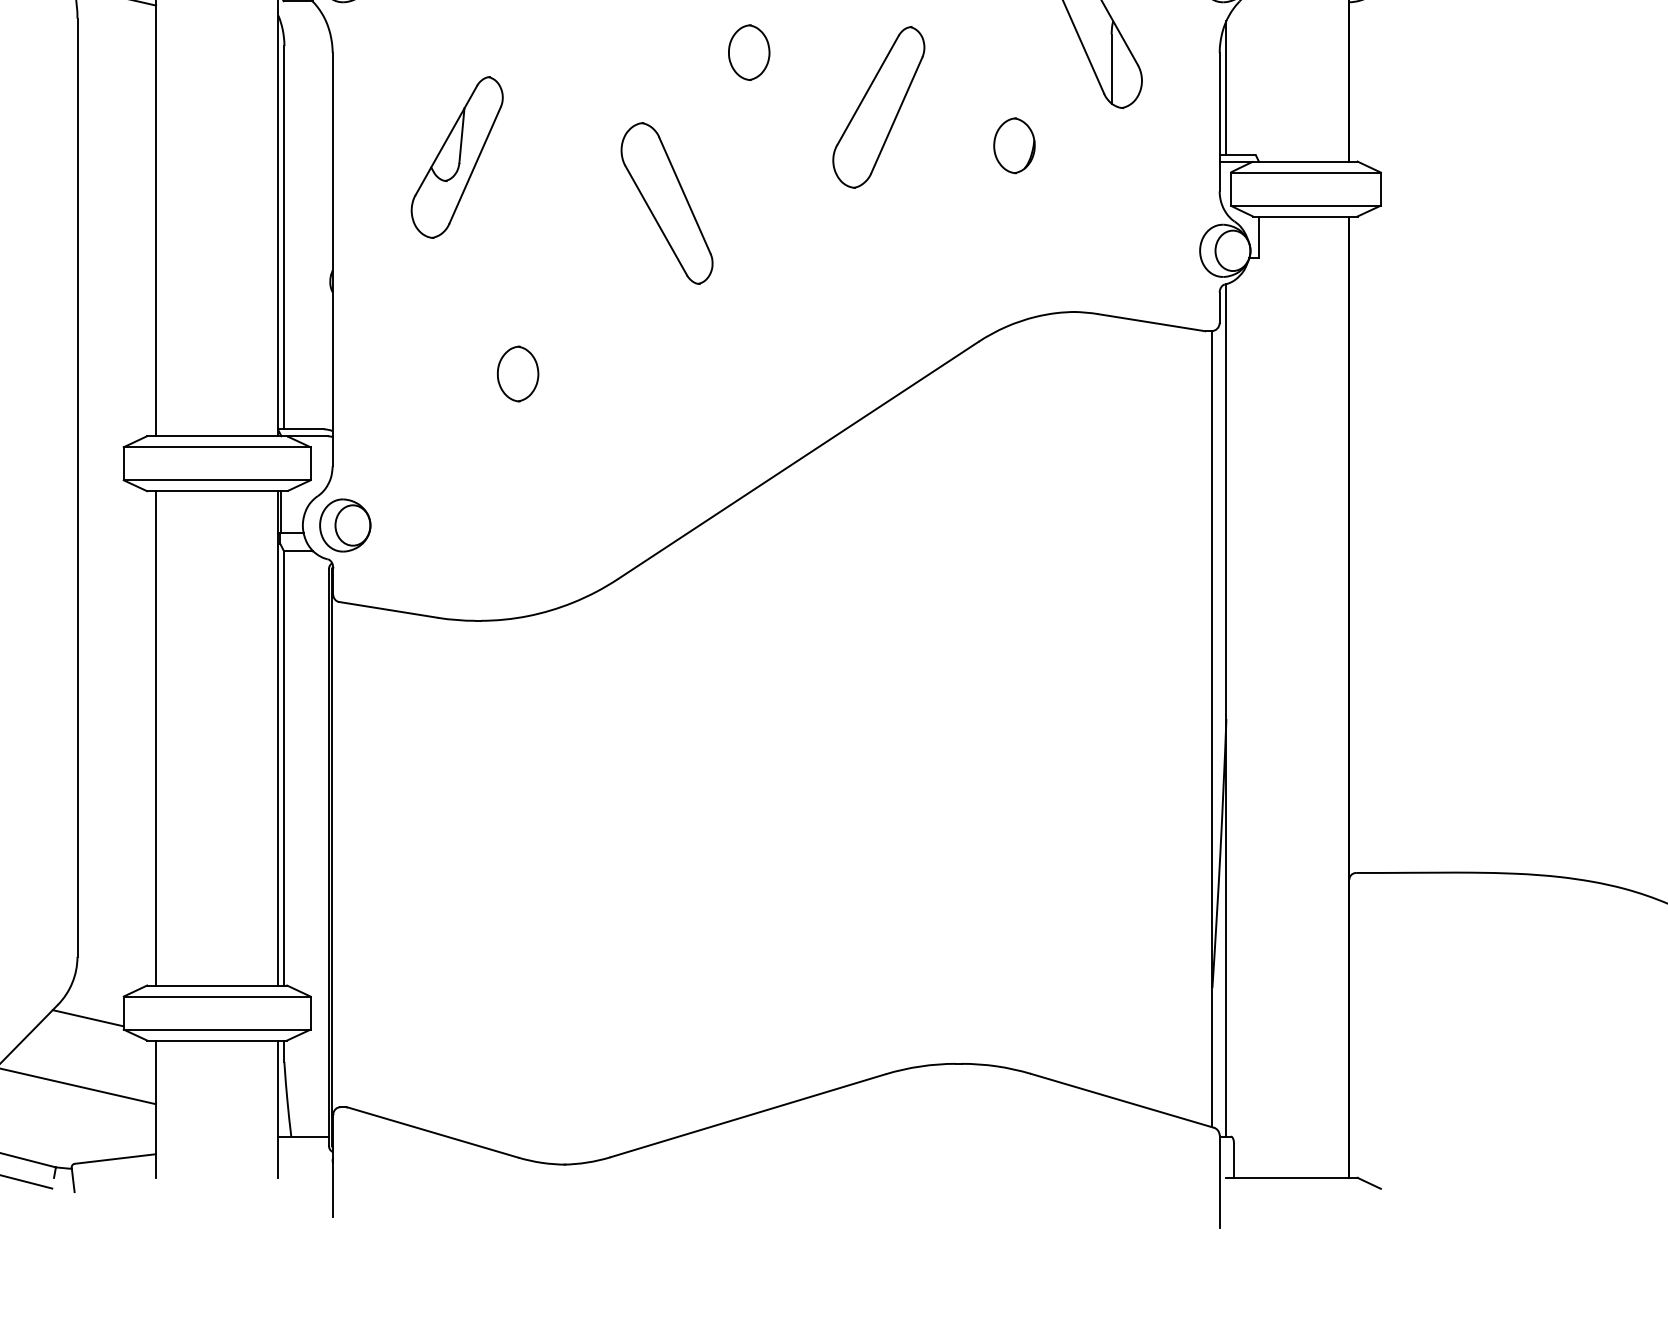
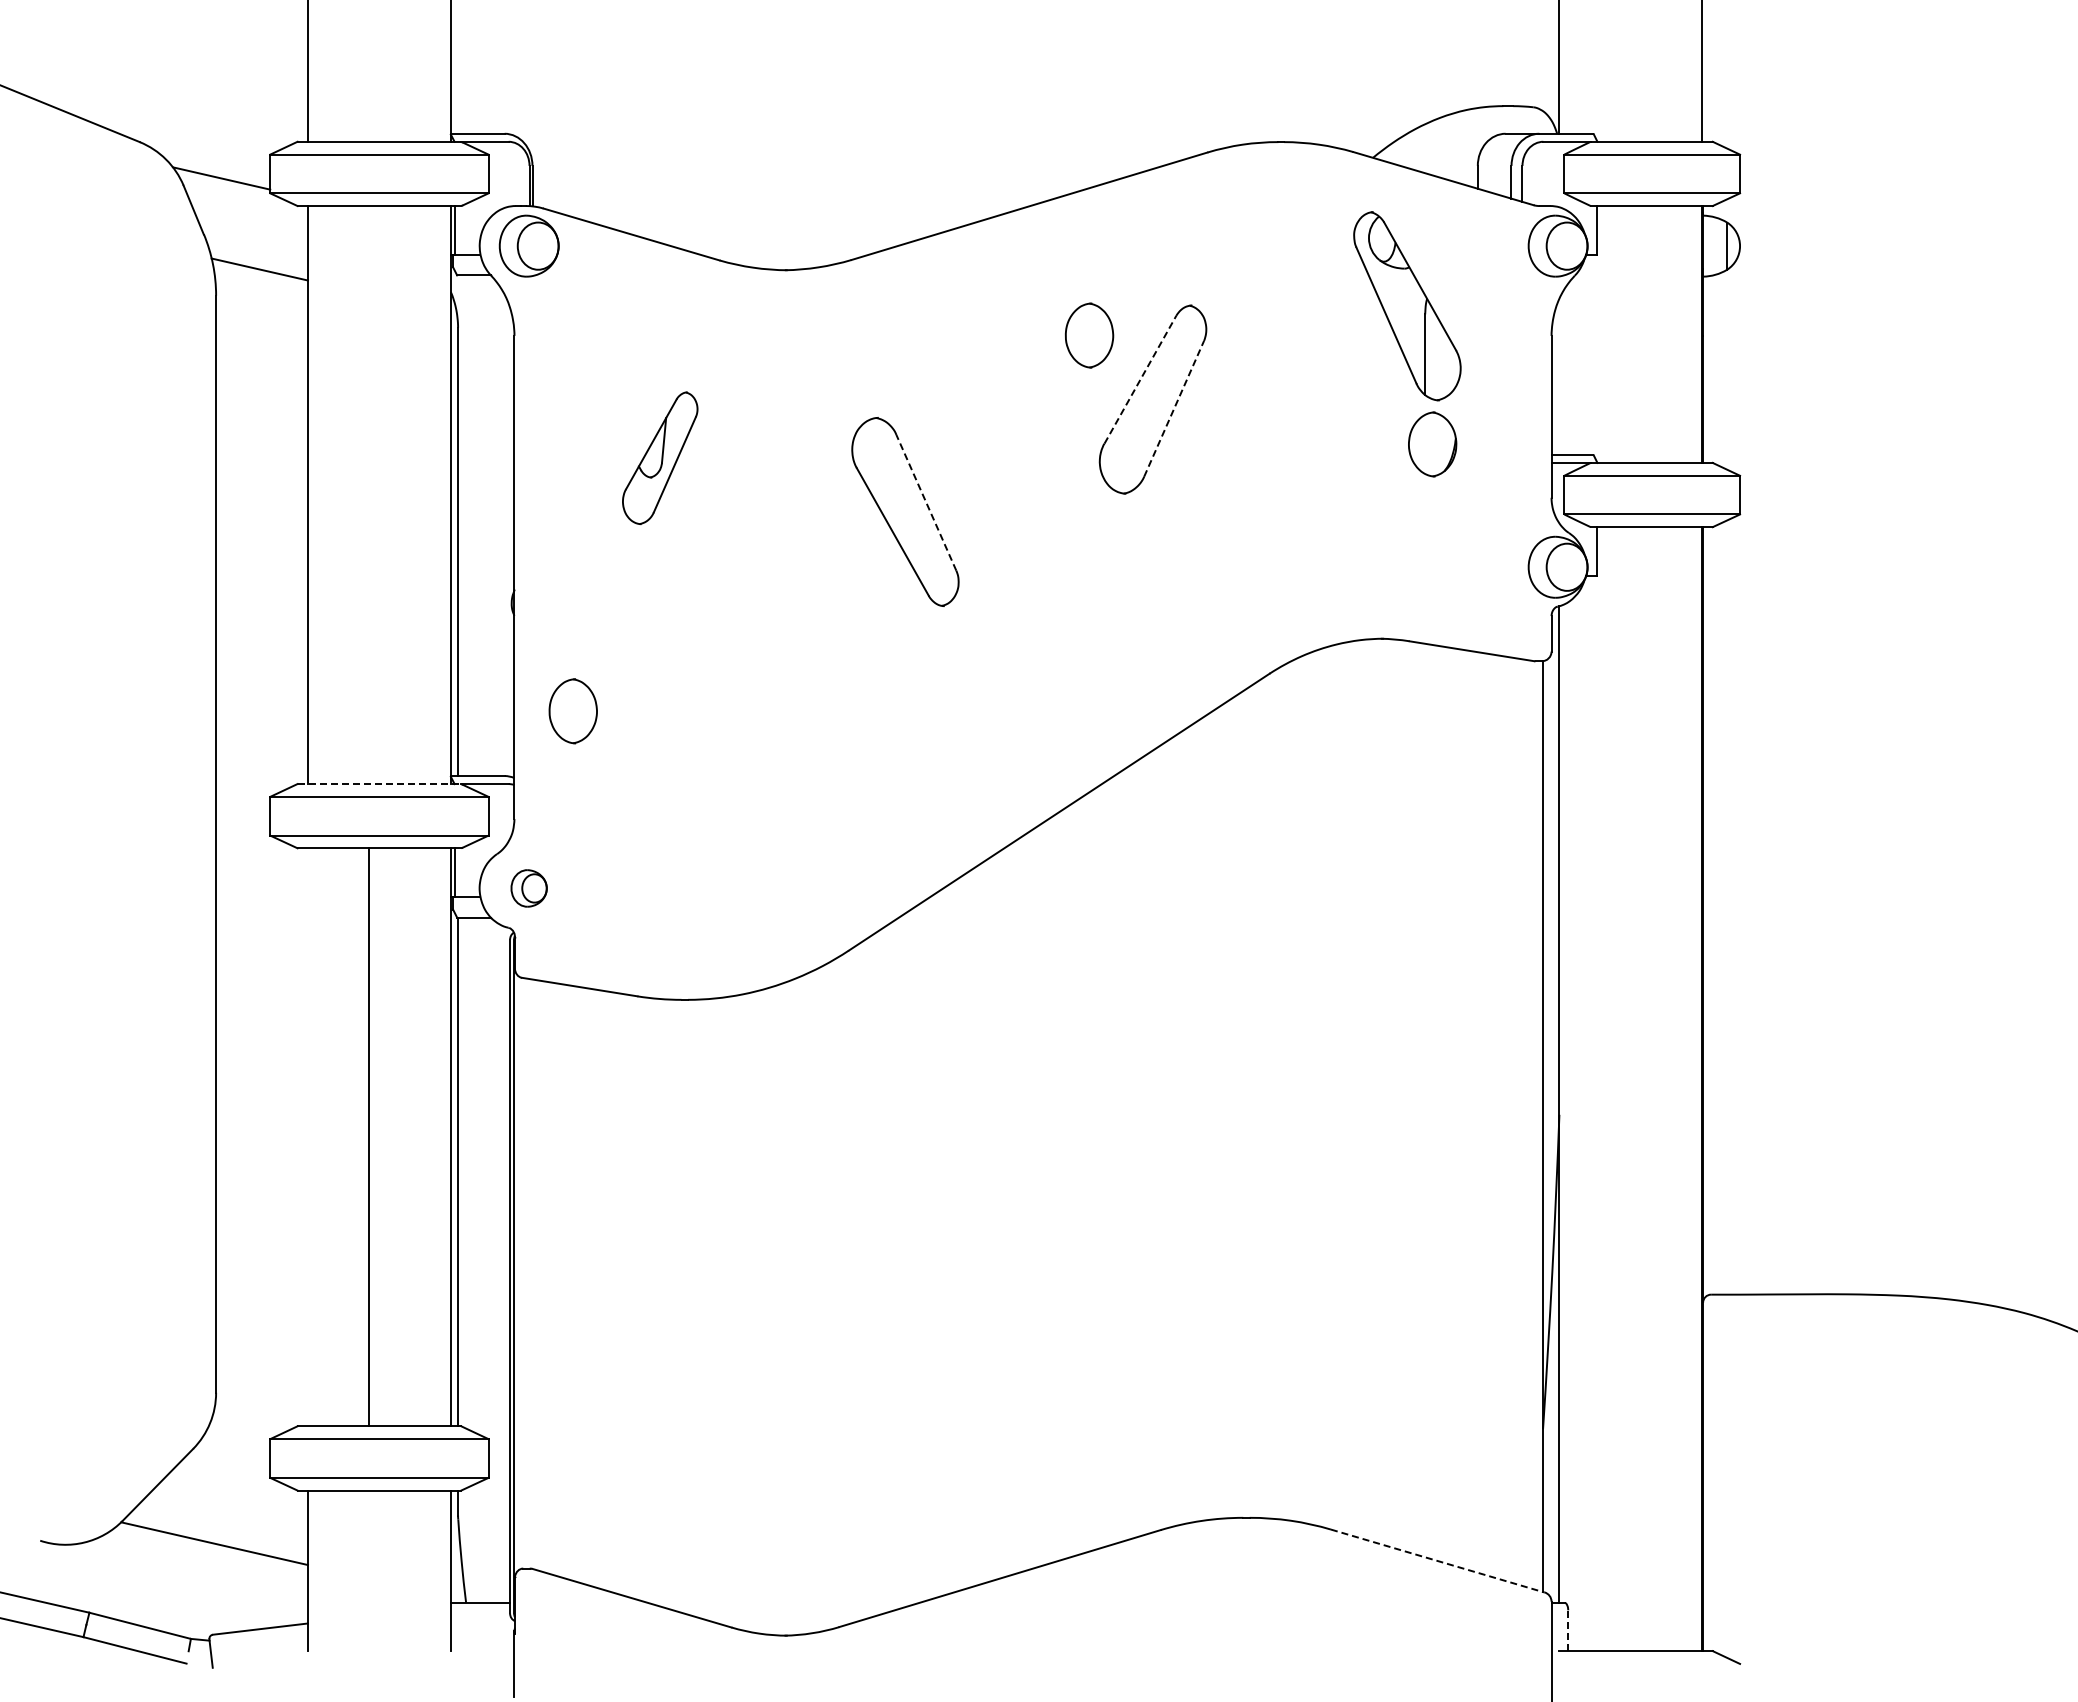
part: (749, 52) -> (1089, 335), moved
line: (1226, 87) -> (1559, 376), removed
line: (868, 90) -> (1140, 379), solid -> dashed
line: (897, 115) -> (1174, 408), solid -> dashed
part: (1014, 145) -> (1432, 444), moved
part: (457, 157) -> (660, 458), size x0.7
line: (685, 195) -> (926, 502), solid -> dashed
part: (517, 374) -> (572, 711), moved
line: (217, 436) -> (379, 784), solid -> dashed
part: (344, 525) -> (528, 888), size x0.6
line: (155, 738) -> (368, 1137), moved
line: (88, 1018) -> (228, 1464), removed
line: (1122, 1101) -> (1438, 1561), solid -> dashed
line: (1234, 1160) -> (1568, 1630), solid -> dashed

